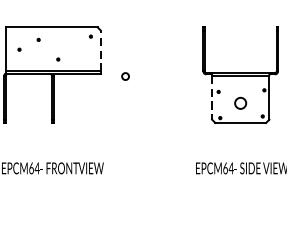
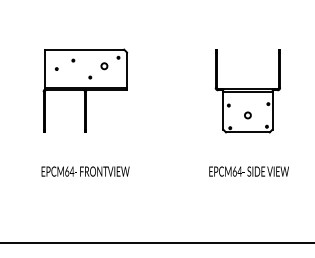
line: (101, 51) -> (127, 70), dashed -> solid
circle: (125, 76) -> (104, 66), moved
line: (212, 97) -> (223, 110), dashed -> solid
circle: (240, 103) -> (247, 115), size x0.62

